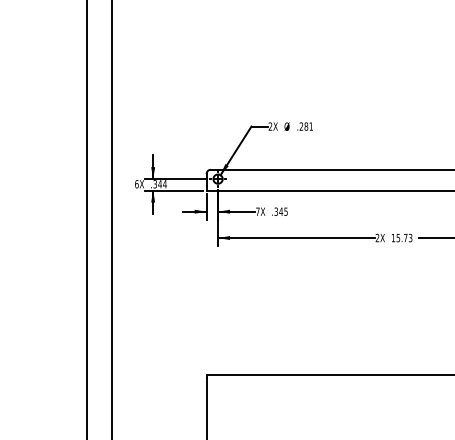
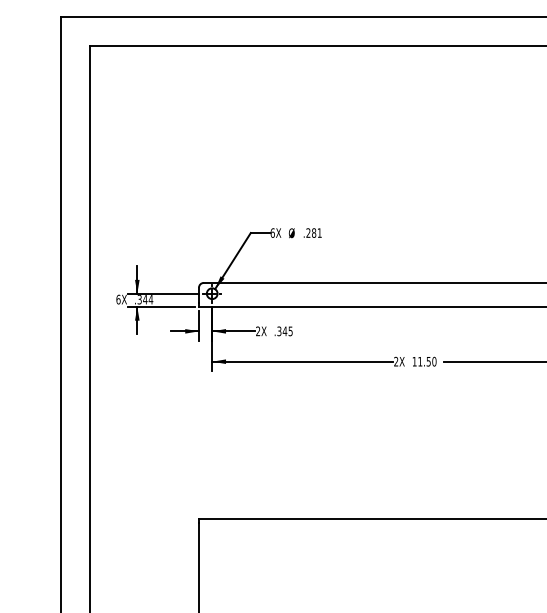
text: (270, 126) -> (272, 232), 2X -> 6X
text: (258, 211) -> (258, 331), 7X -> 2X
text: (404, 237) -> (427, 361), 15.73 -> 11.50

